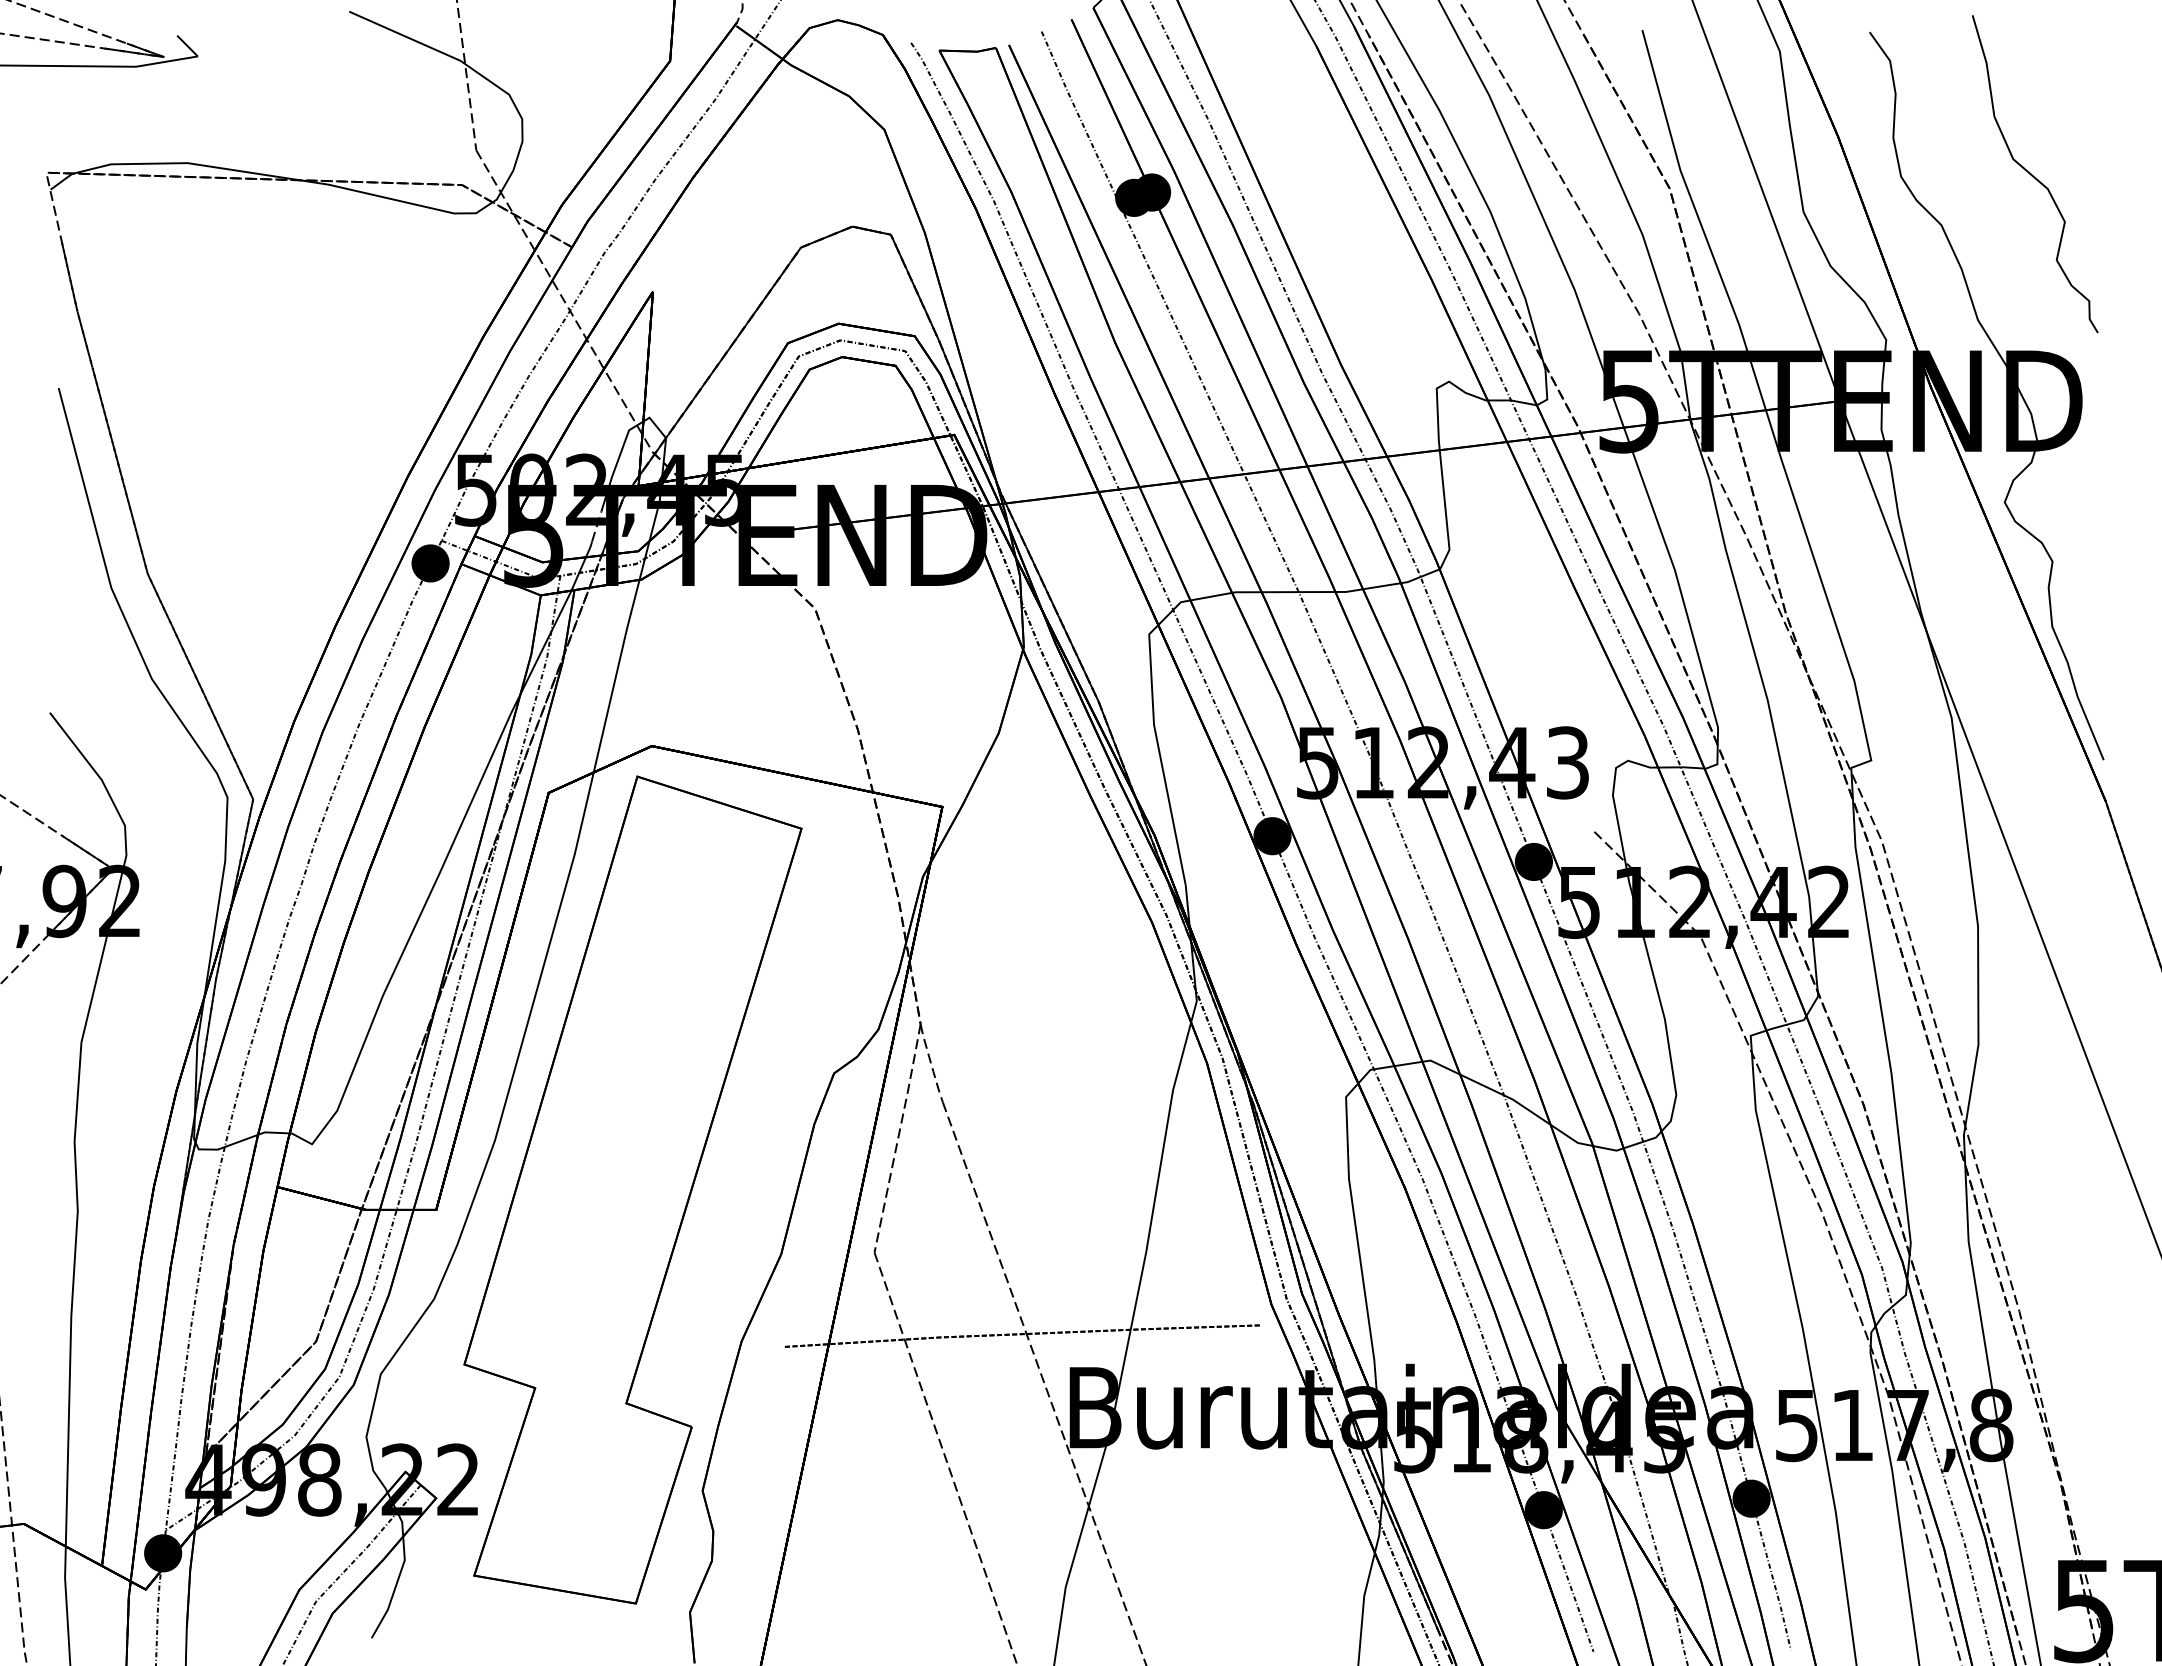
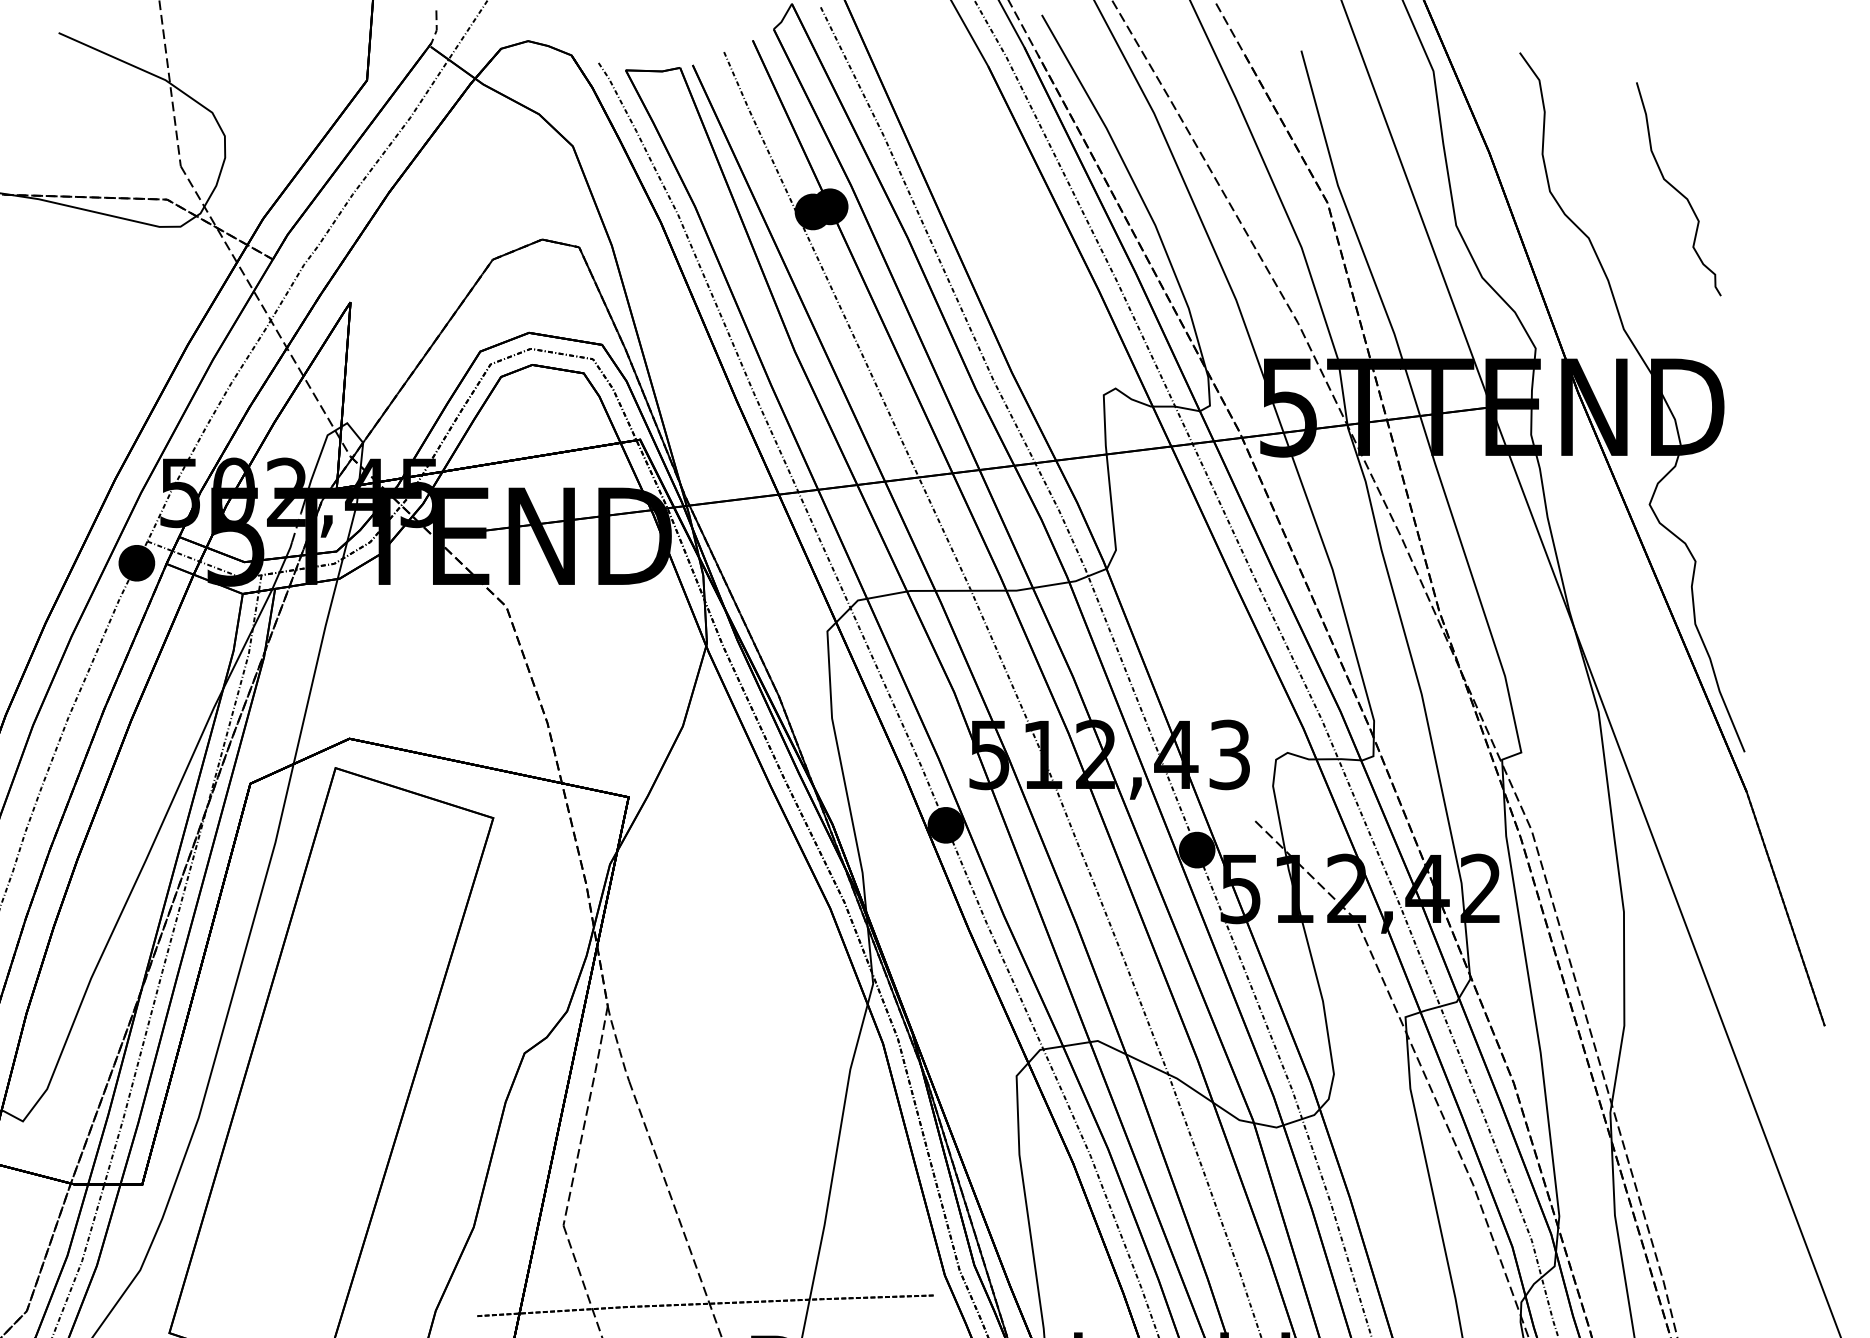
part: (2034, 174) -> (1678, 189), size x0.7

